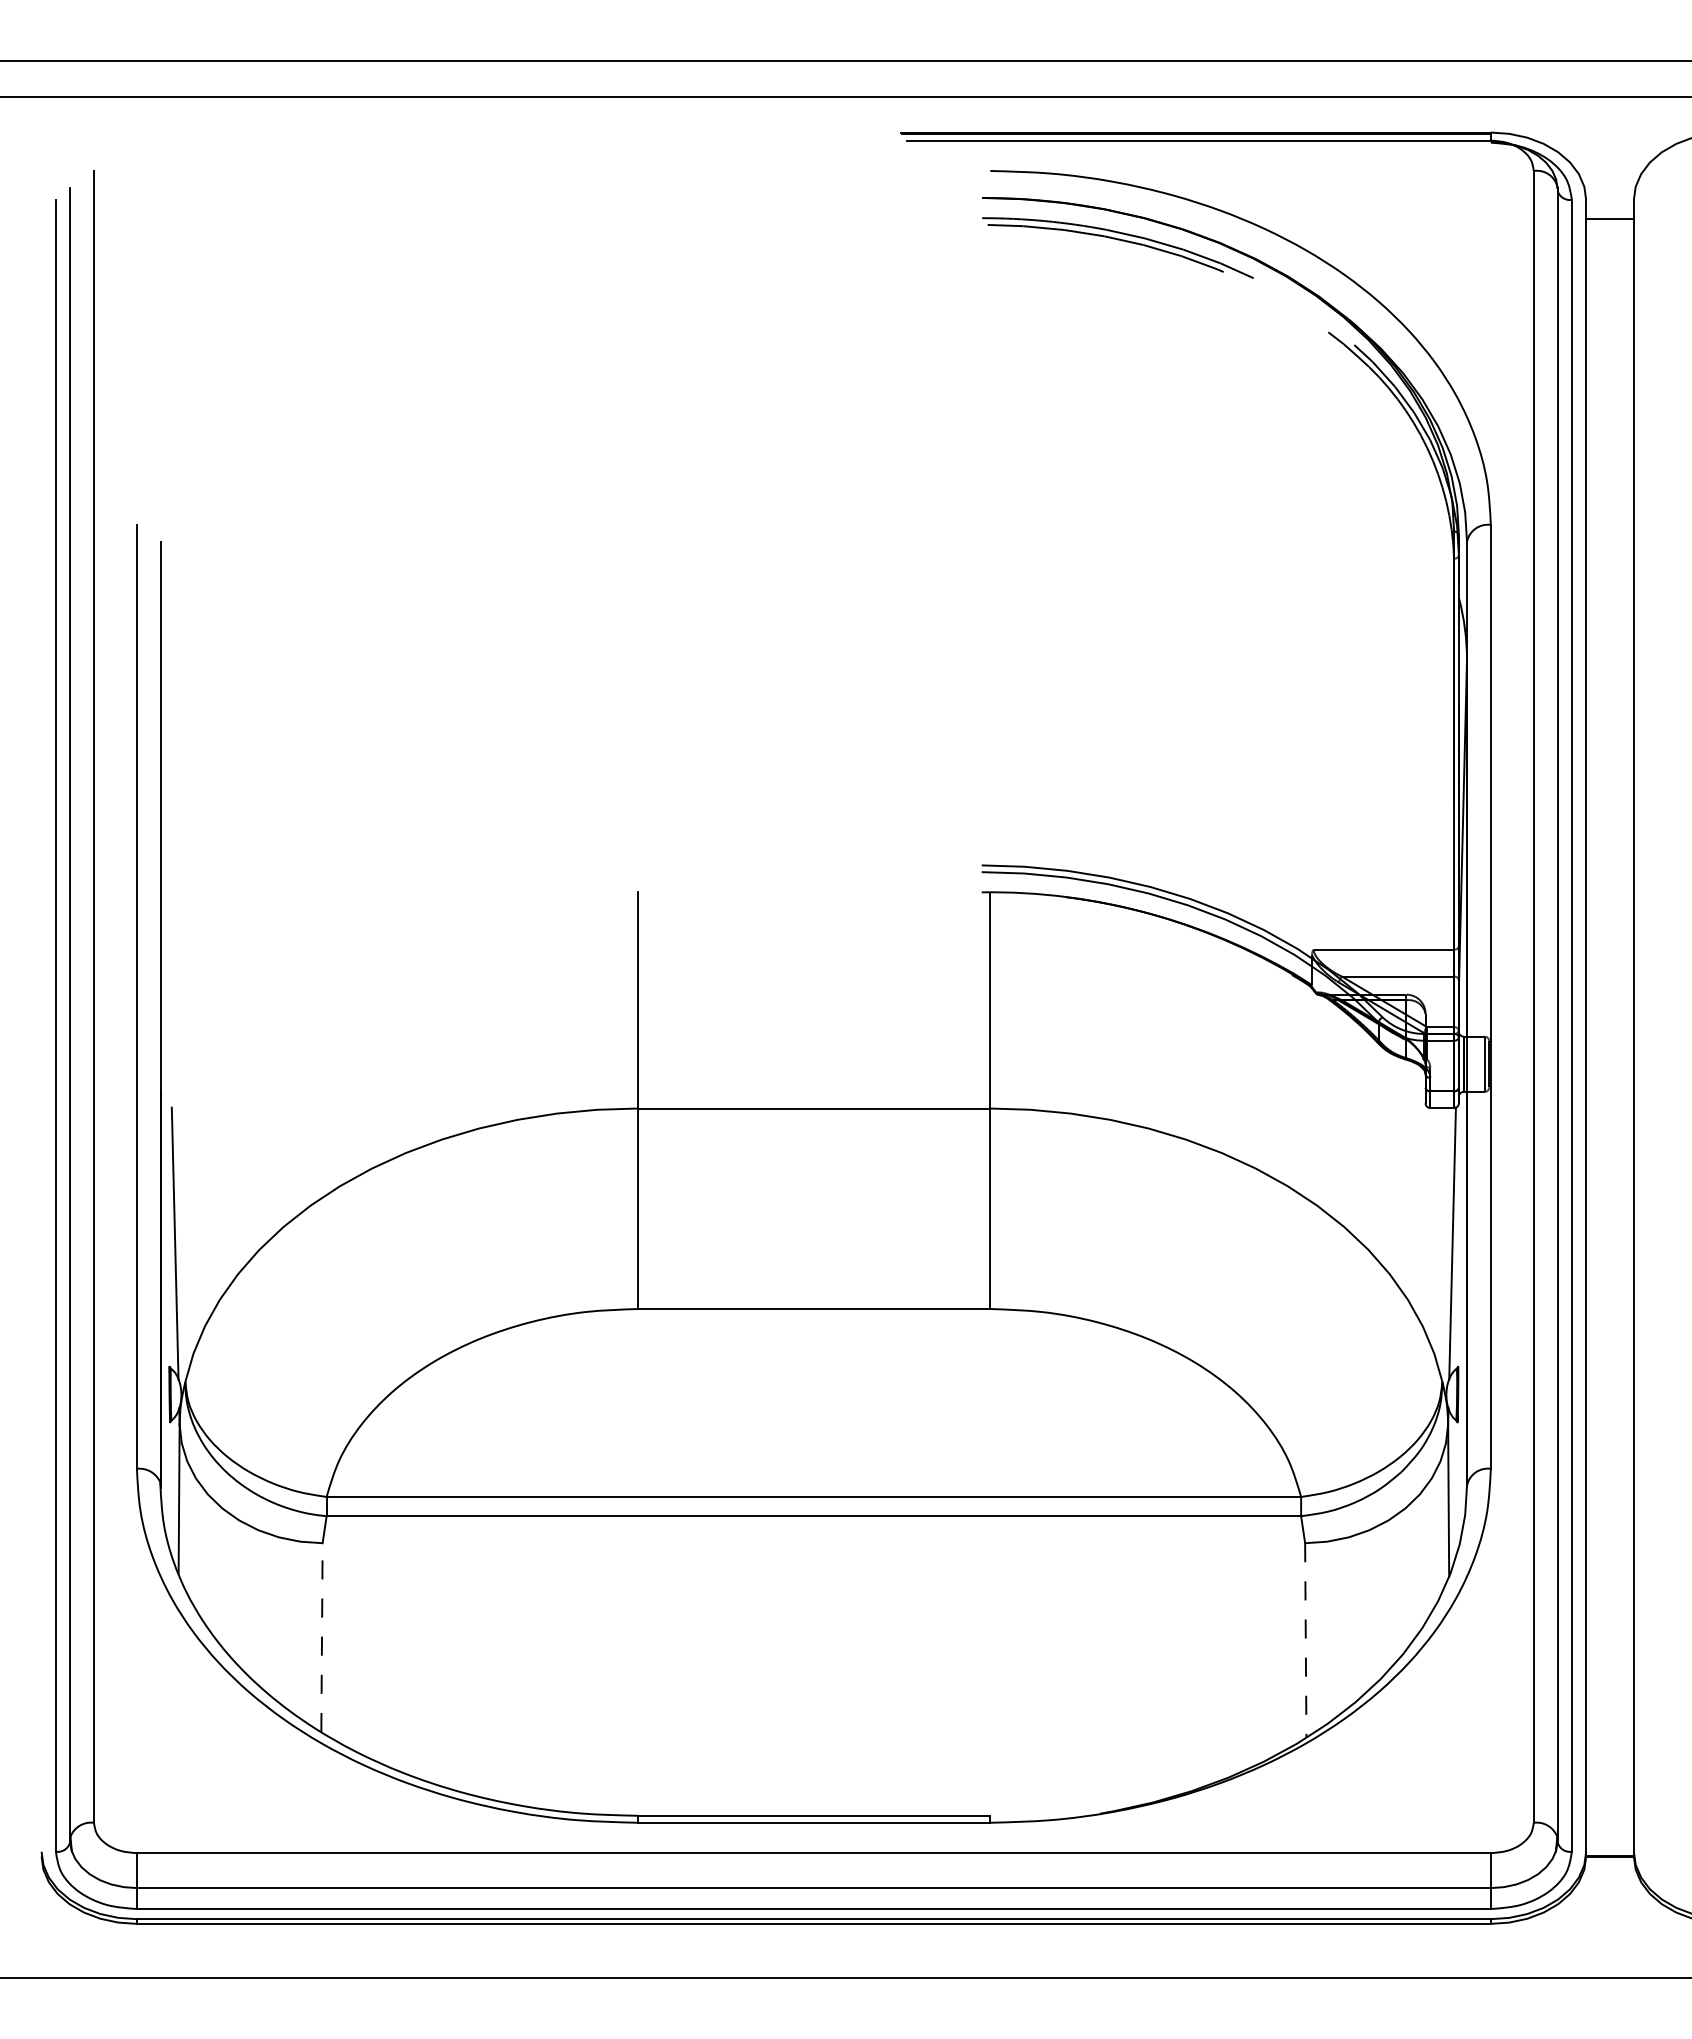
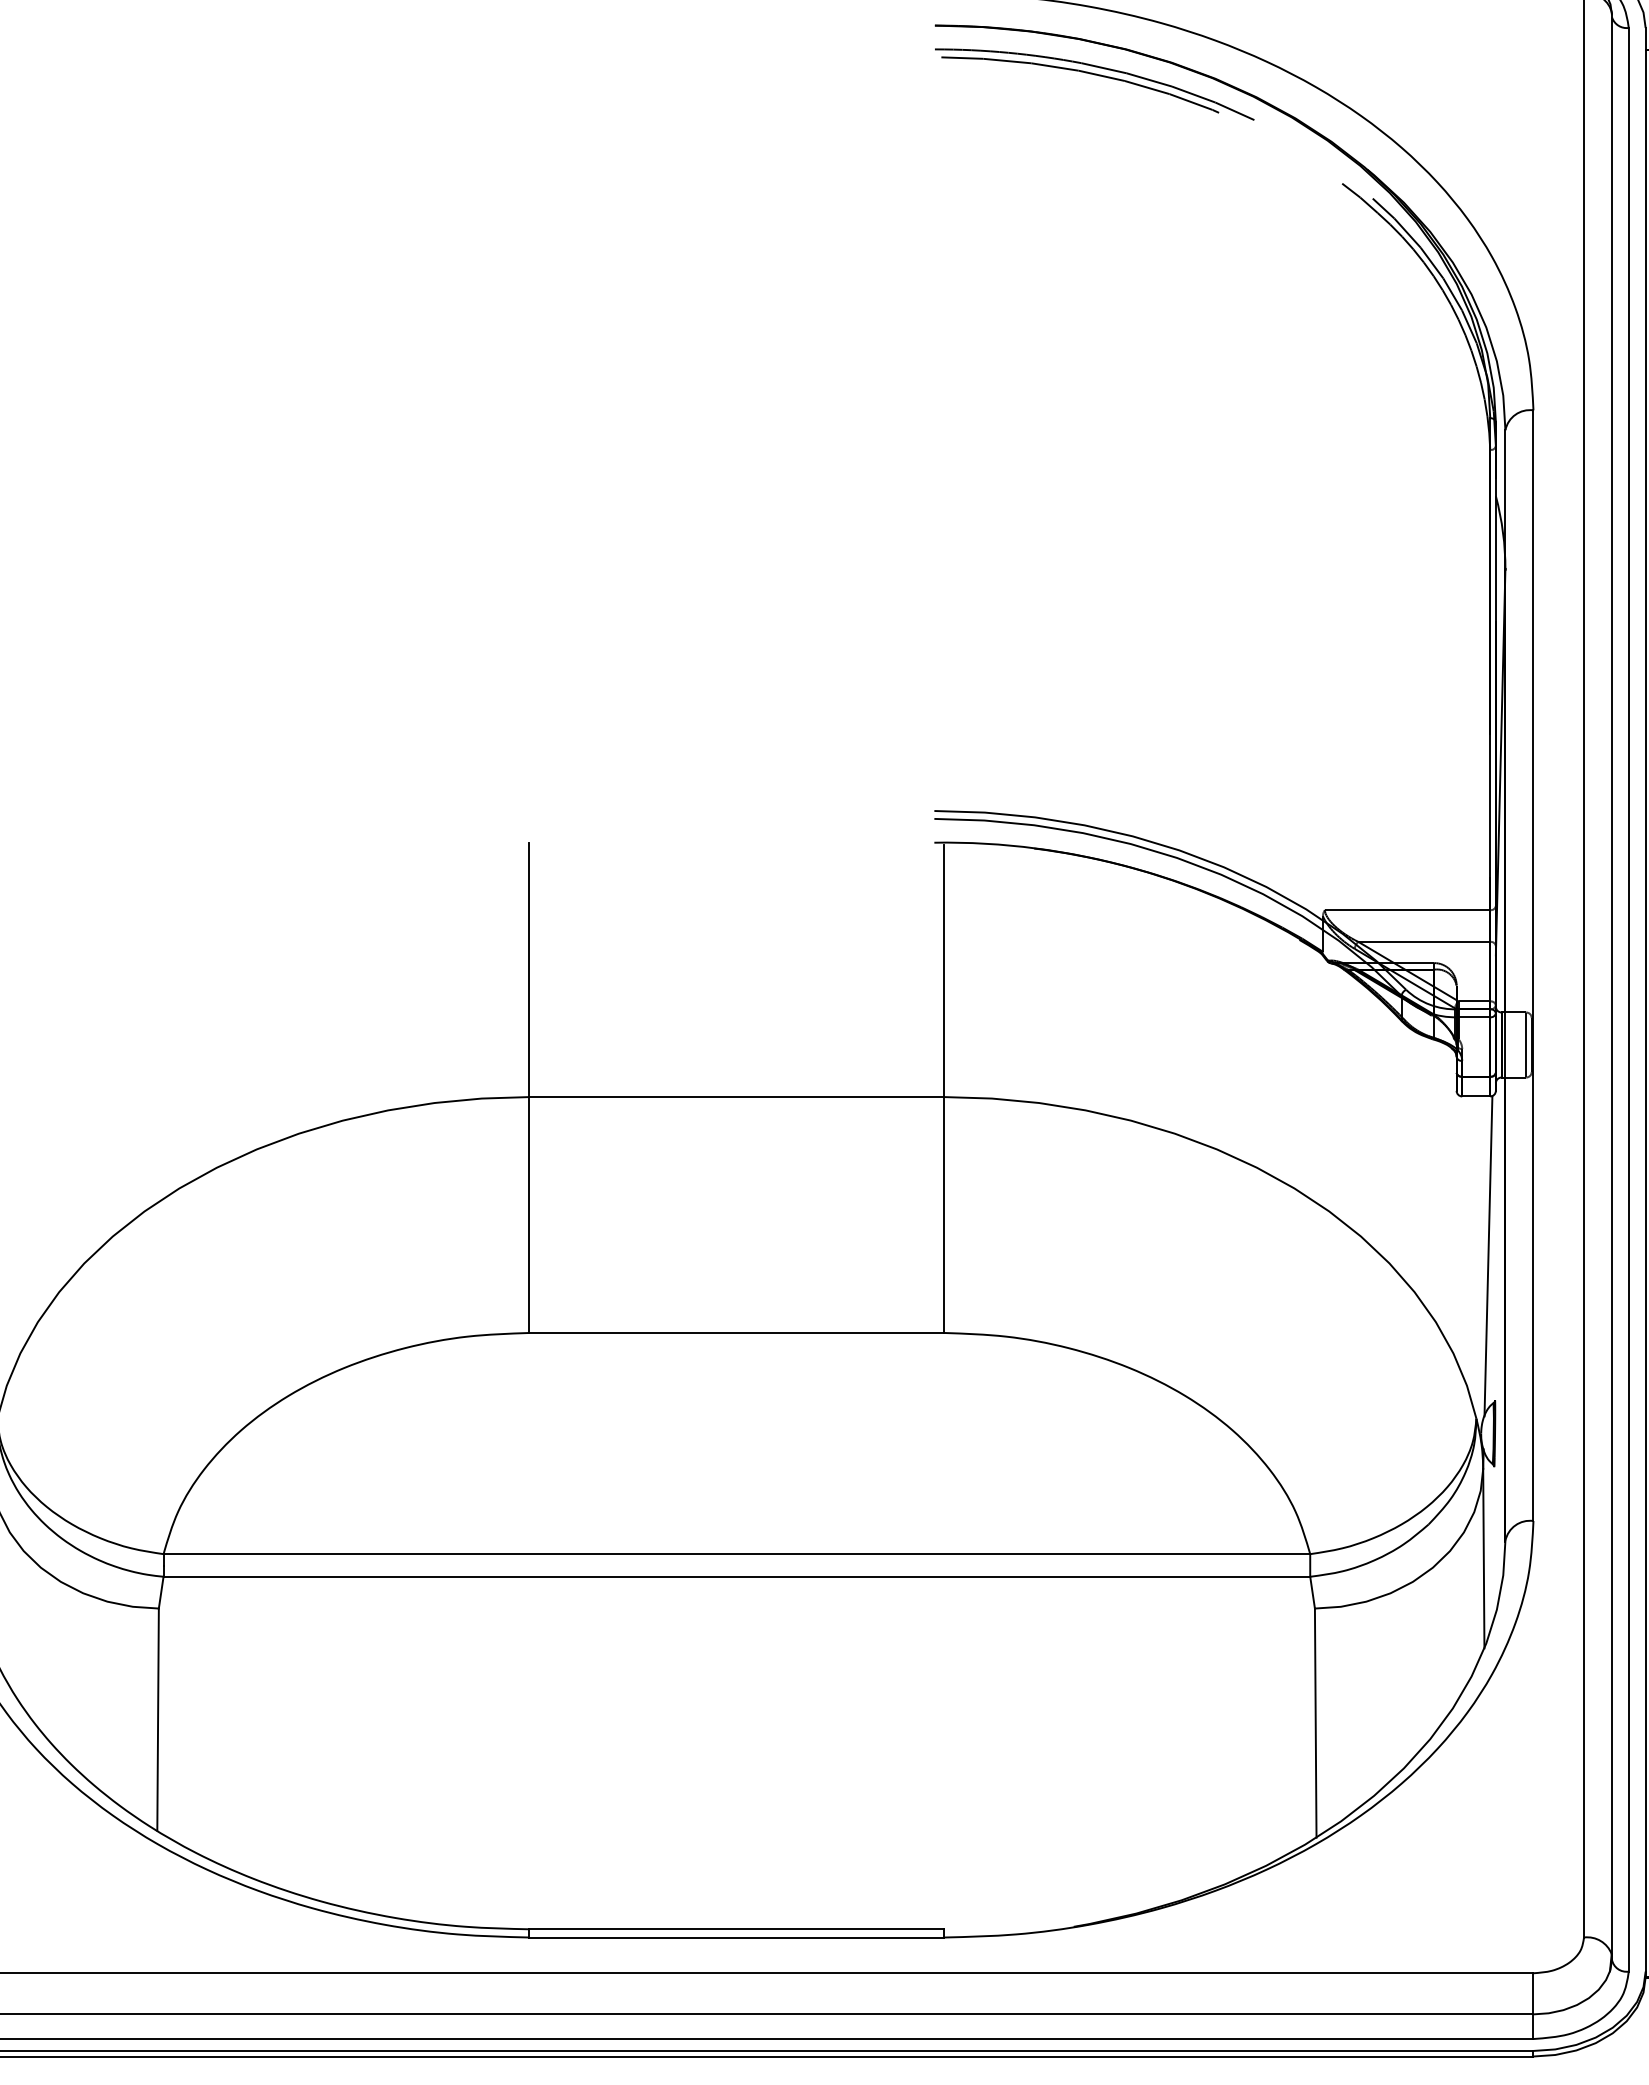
line: (322, 1637) -> (158, 1719), dashed -> solid
line: (1305, 1641) -> (1315, 1724), dashed -> solid

